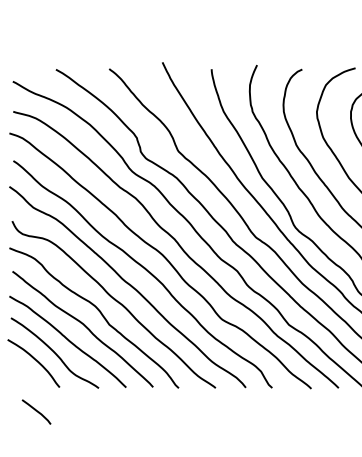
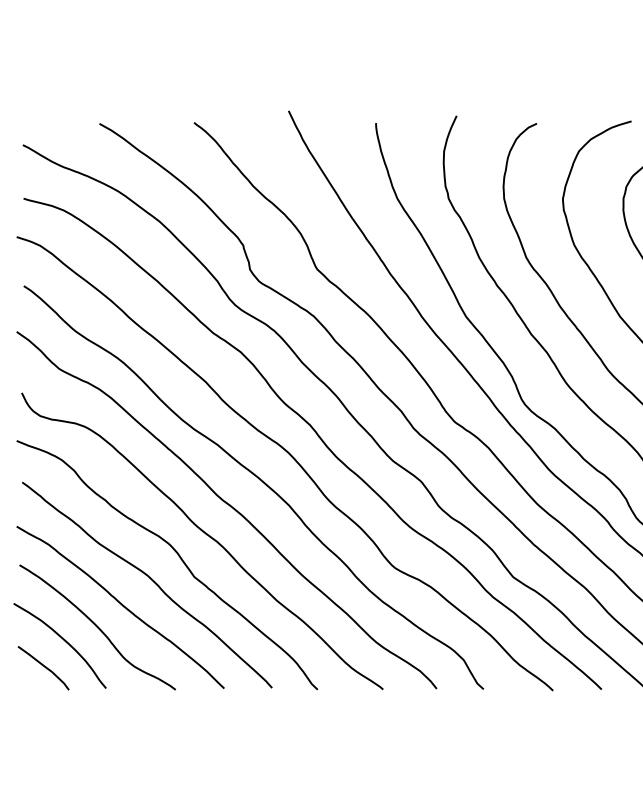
curve: (36, 411) -> (43, 667), moved

